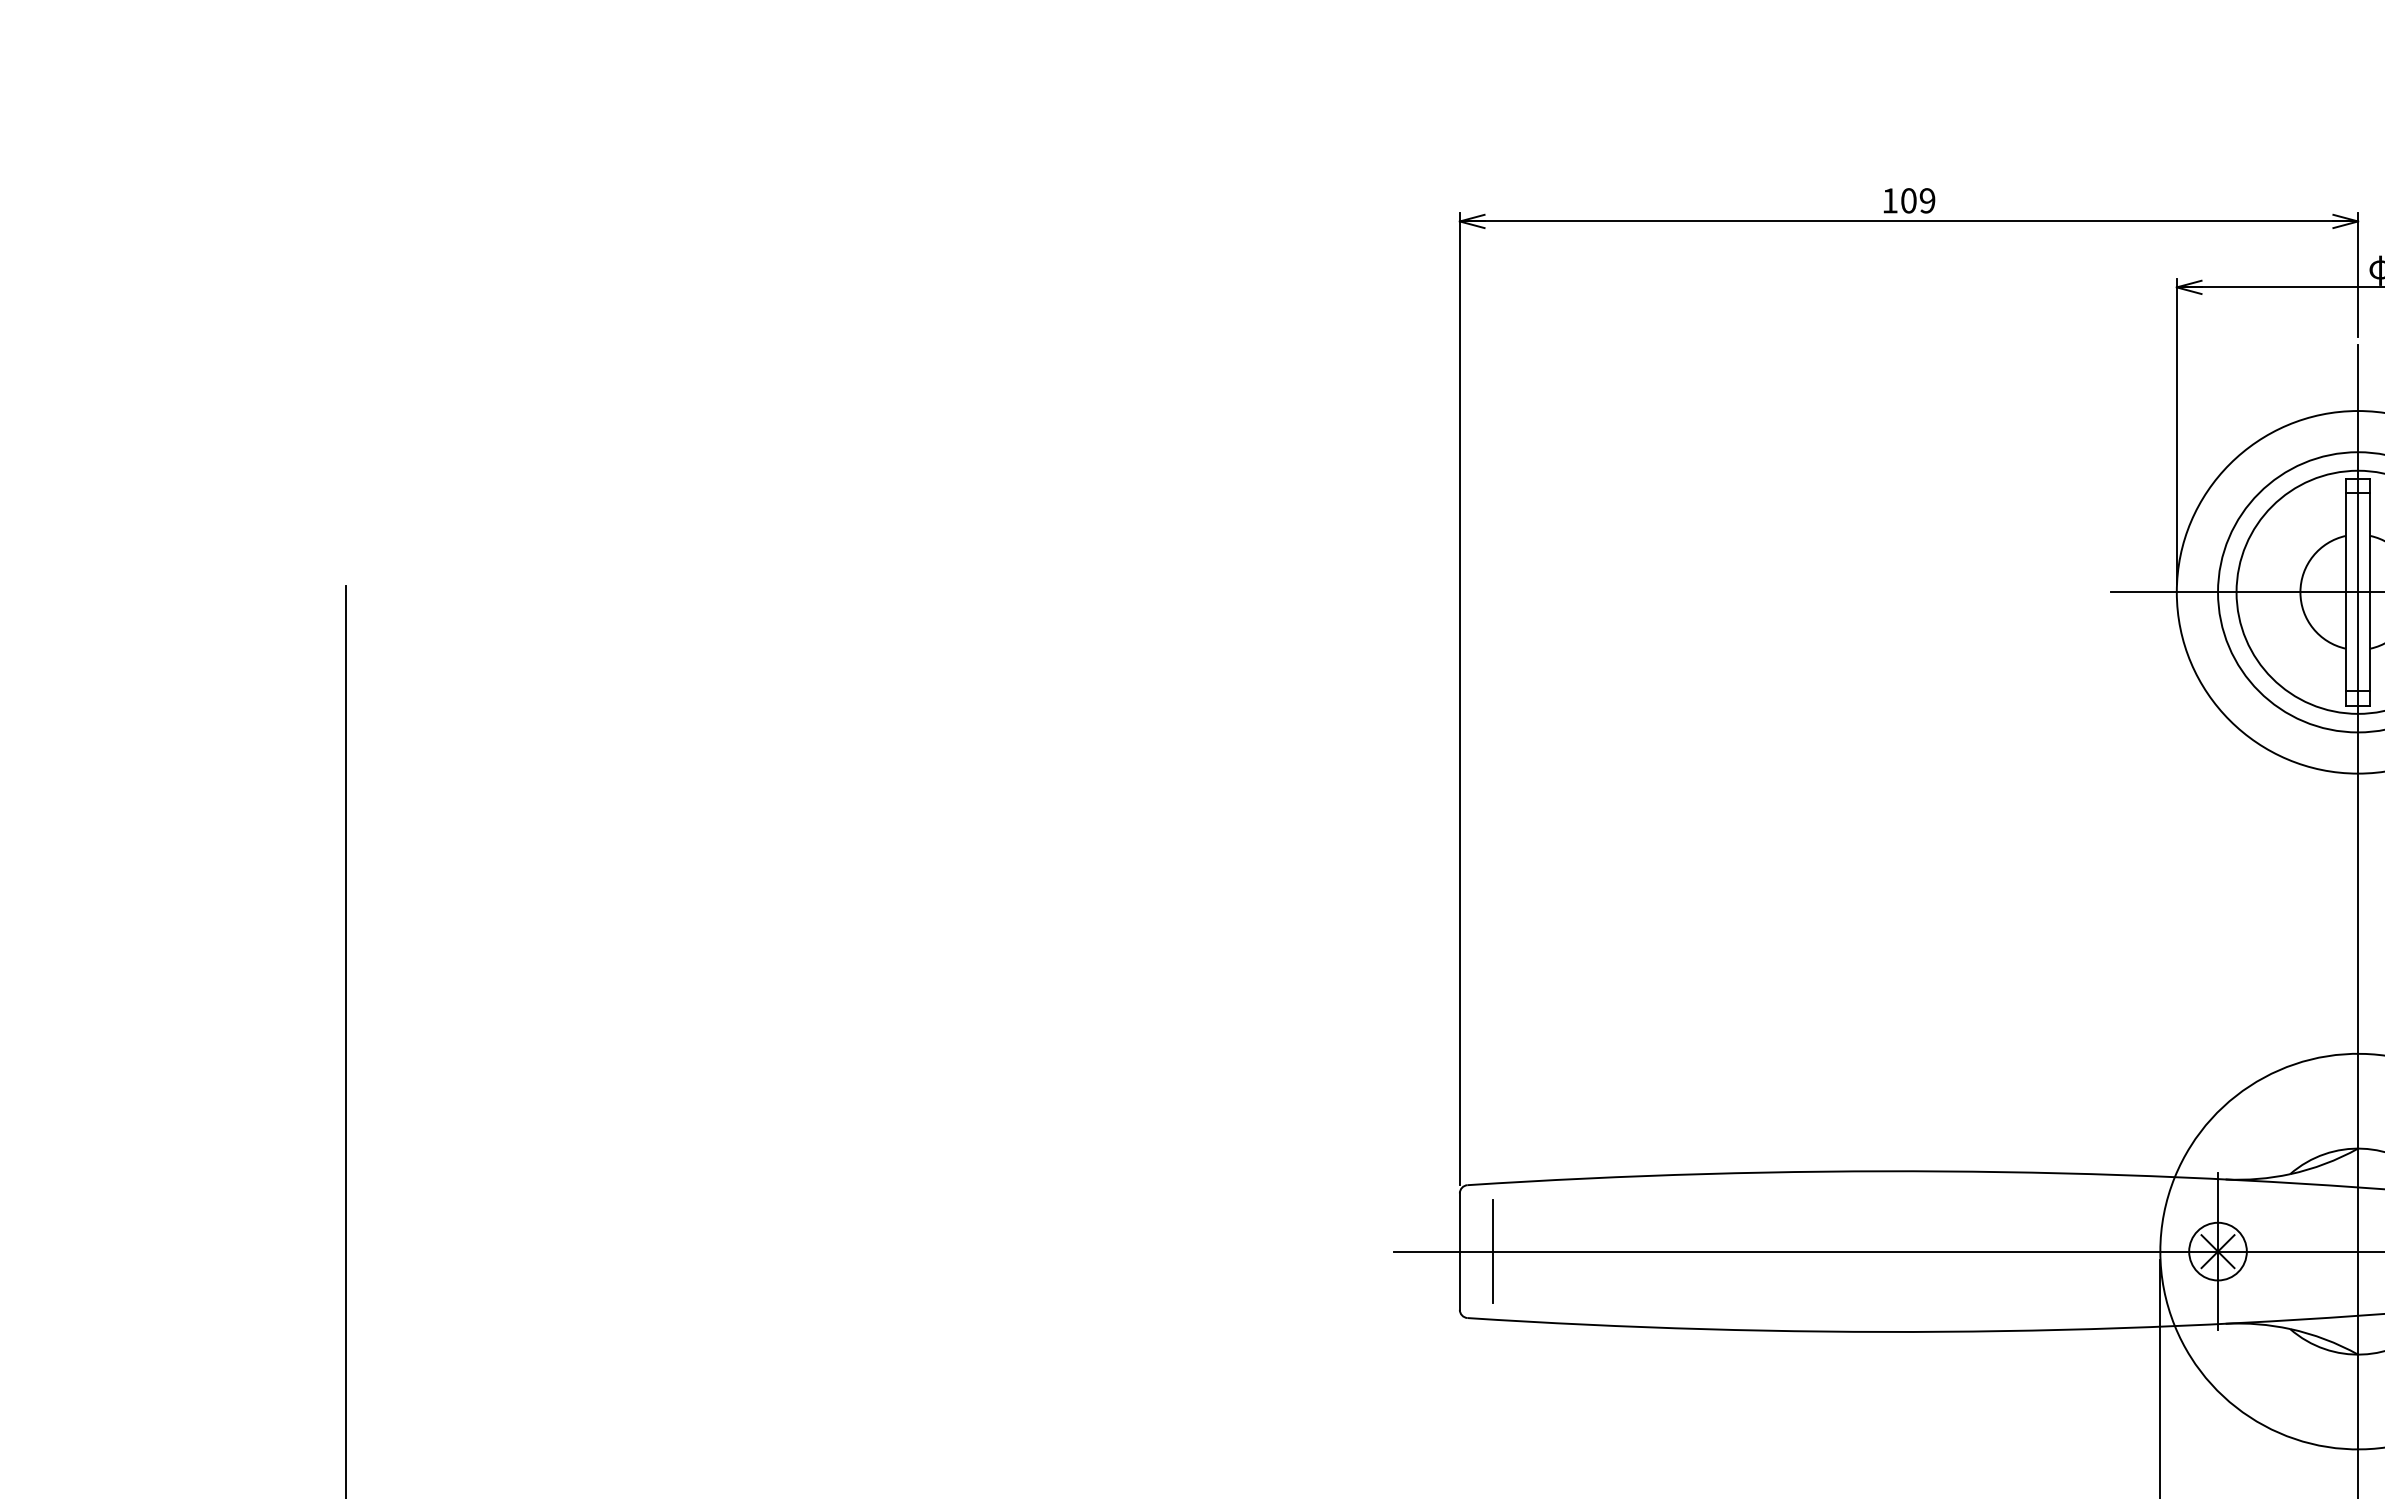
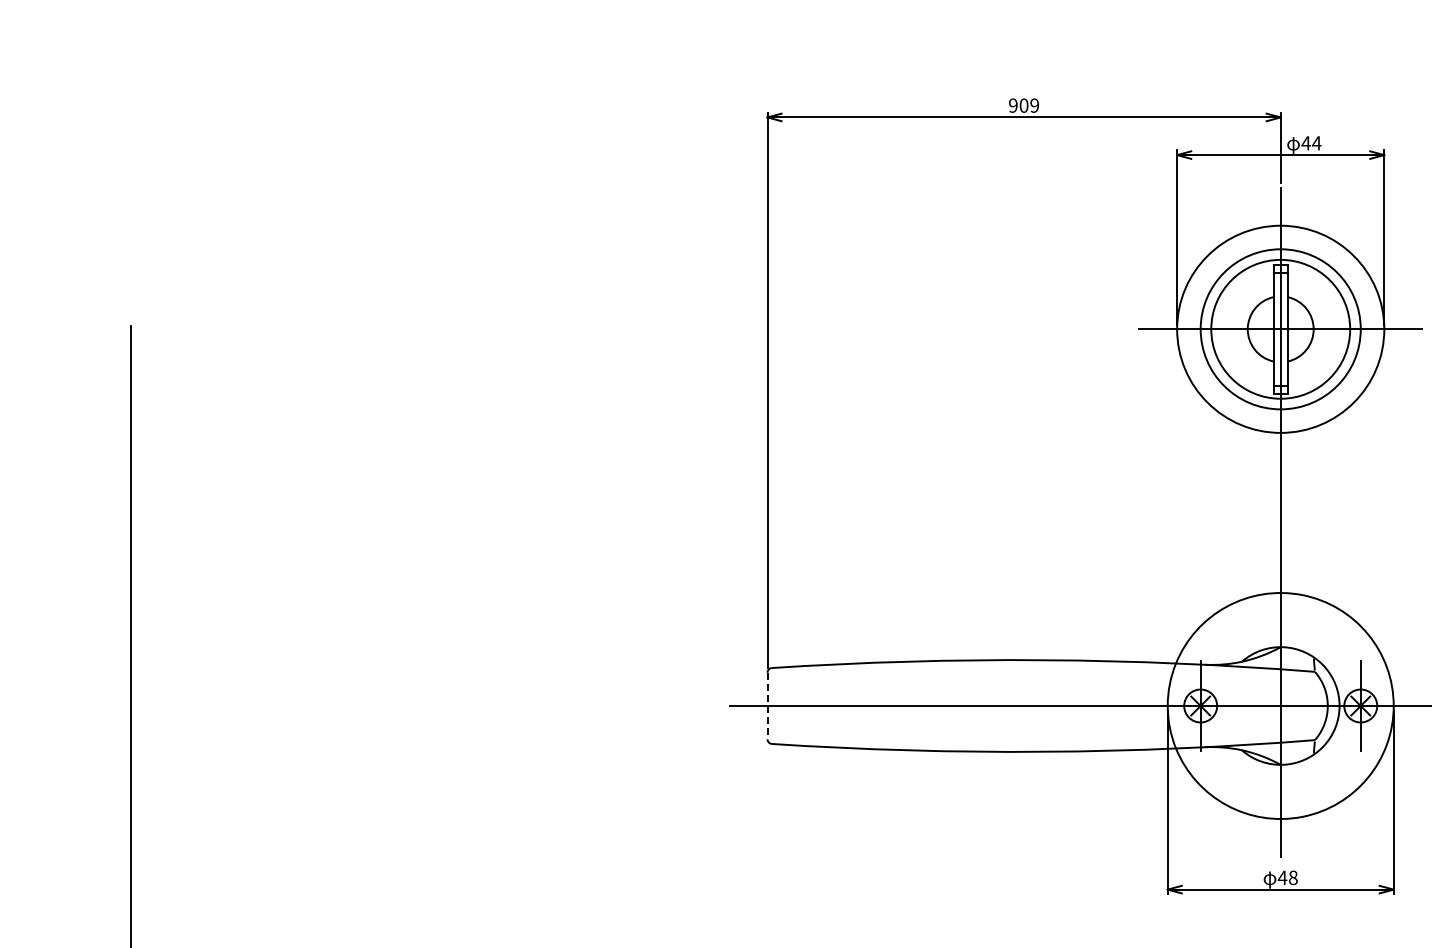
text: (1890, 200) -> (1013, 105), 109 -> 909
line: (1493, 1250) -> (786, 705), removed
line: (1459, 1252) -> (767, 706), solid -> dashed

